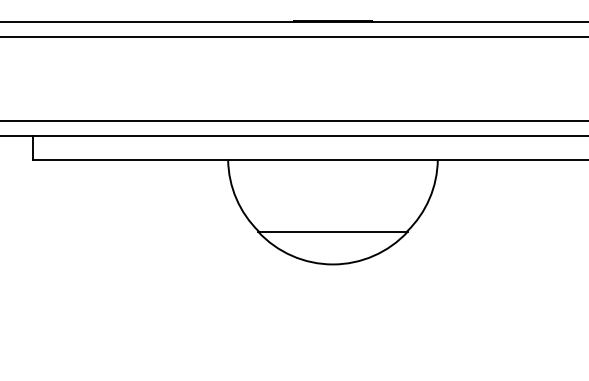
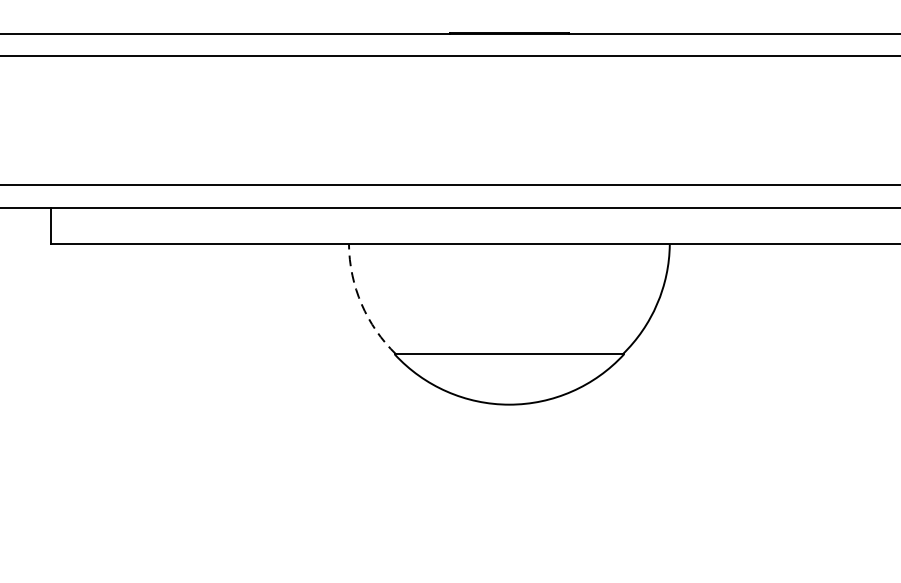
arc: (236, 198) -> (361, 303), solid -> dashed

